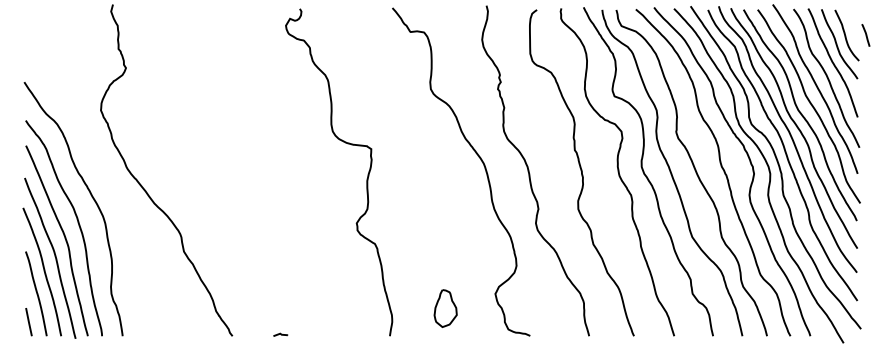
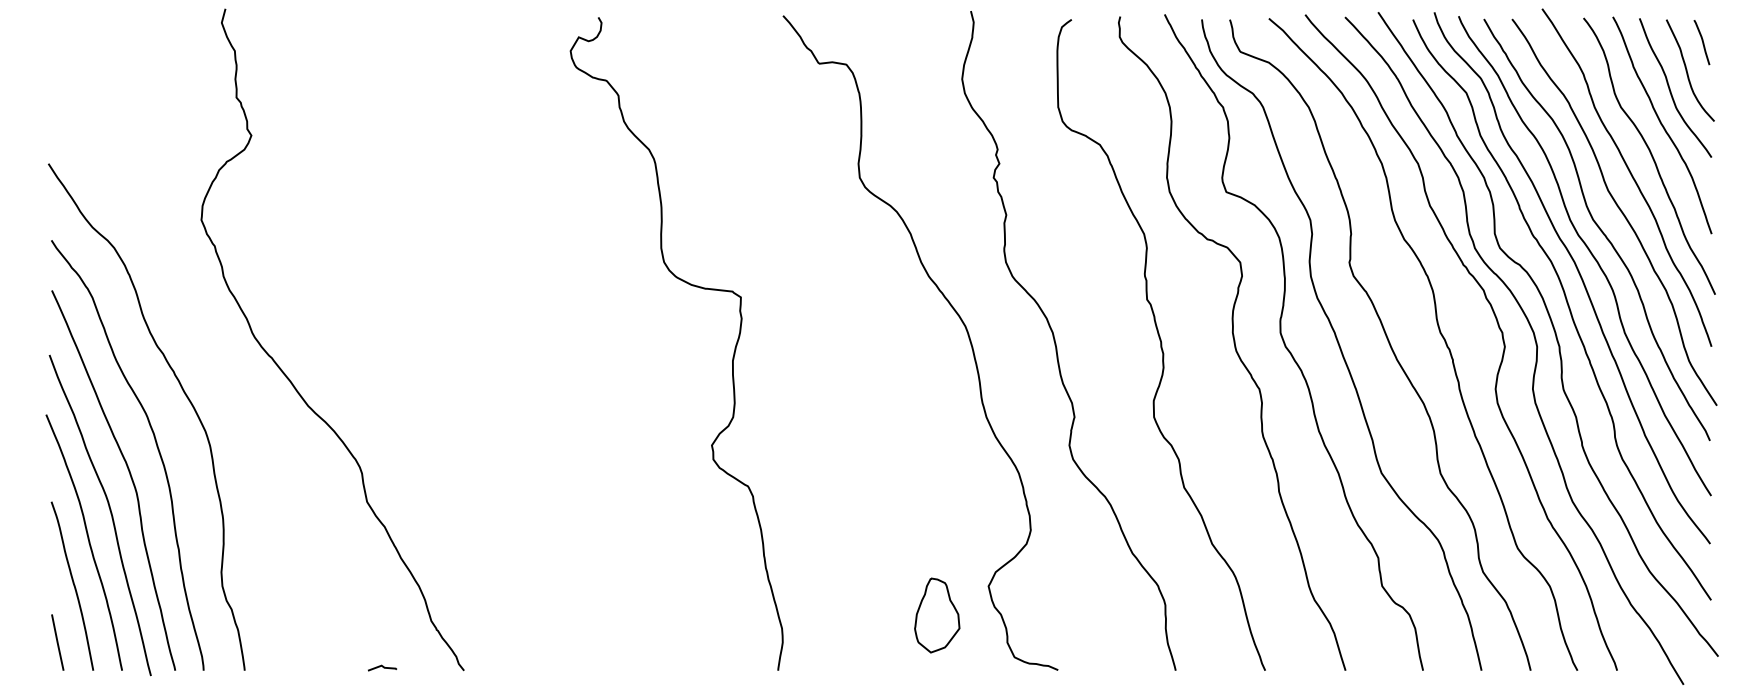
line: (865, 35) -> (1701, 42), moved
part: (445, 308) -> (936, 615), moved
line: (280, 334) -> (382, 667), moved

